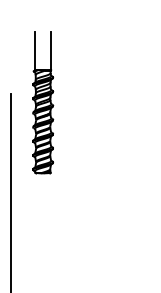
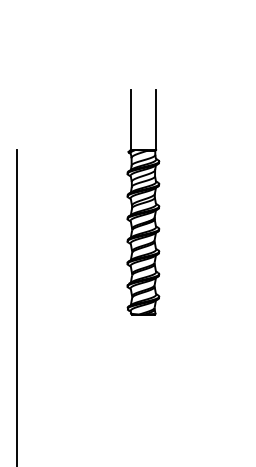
part: (43, 102) -> (143, 201), moved

